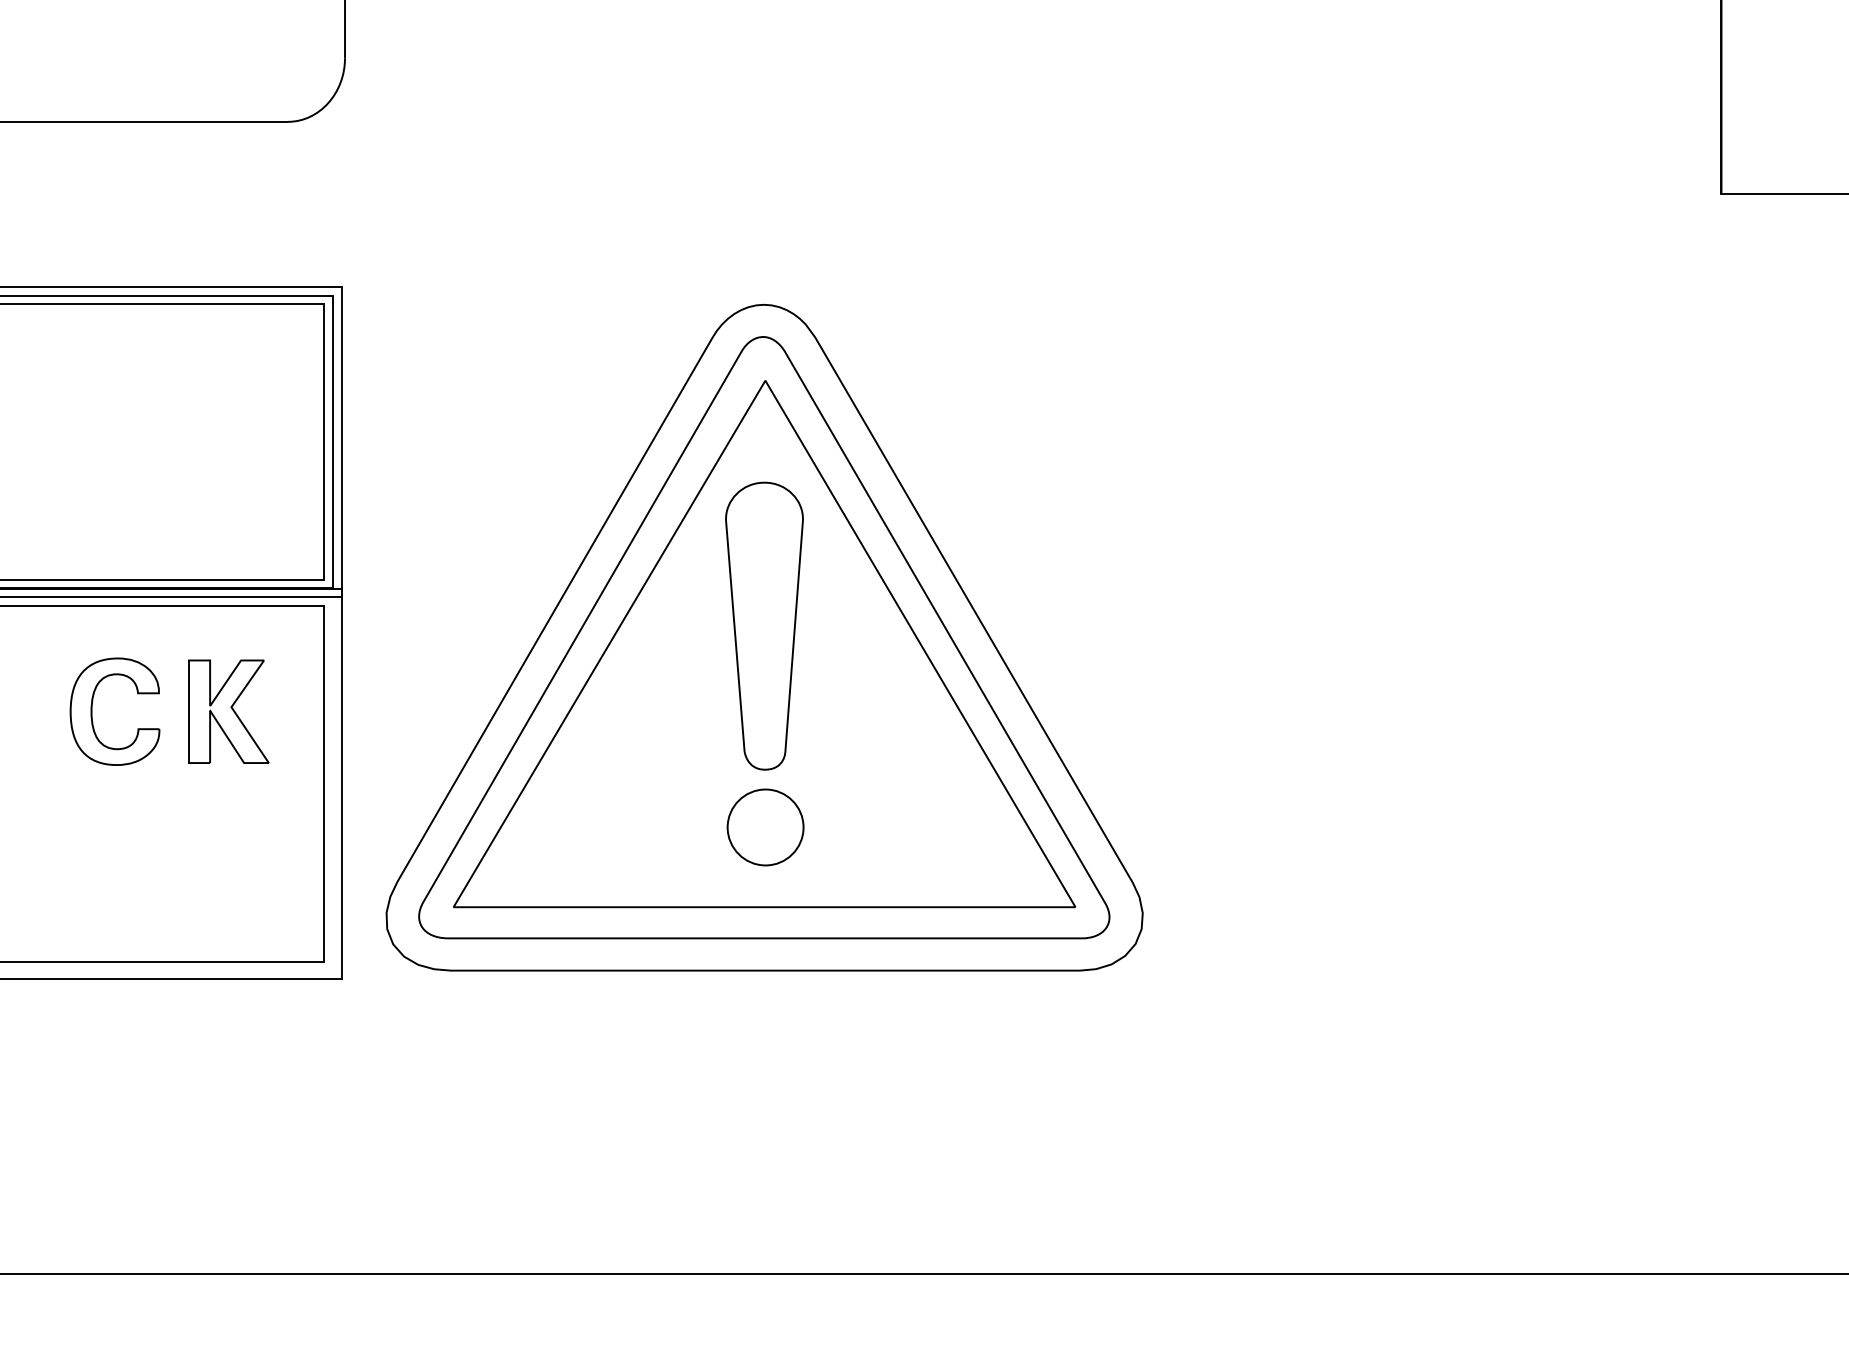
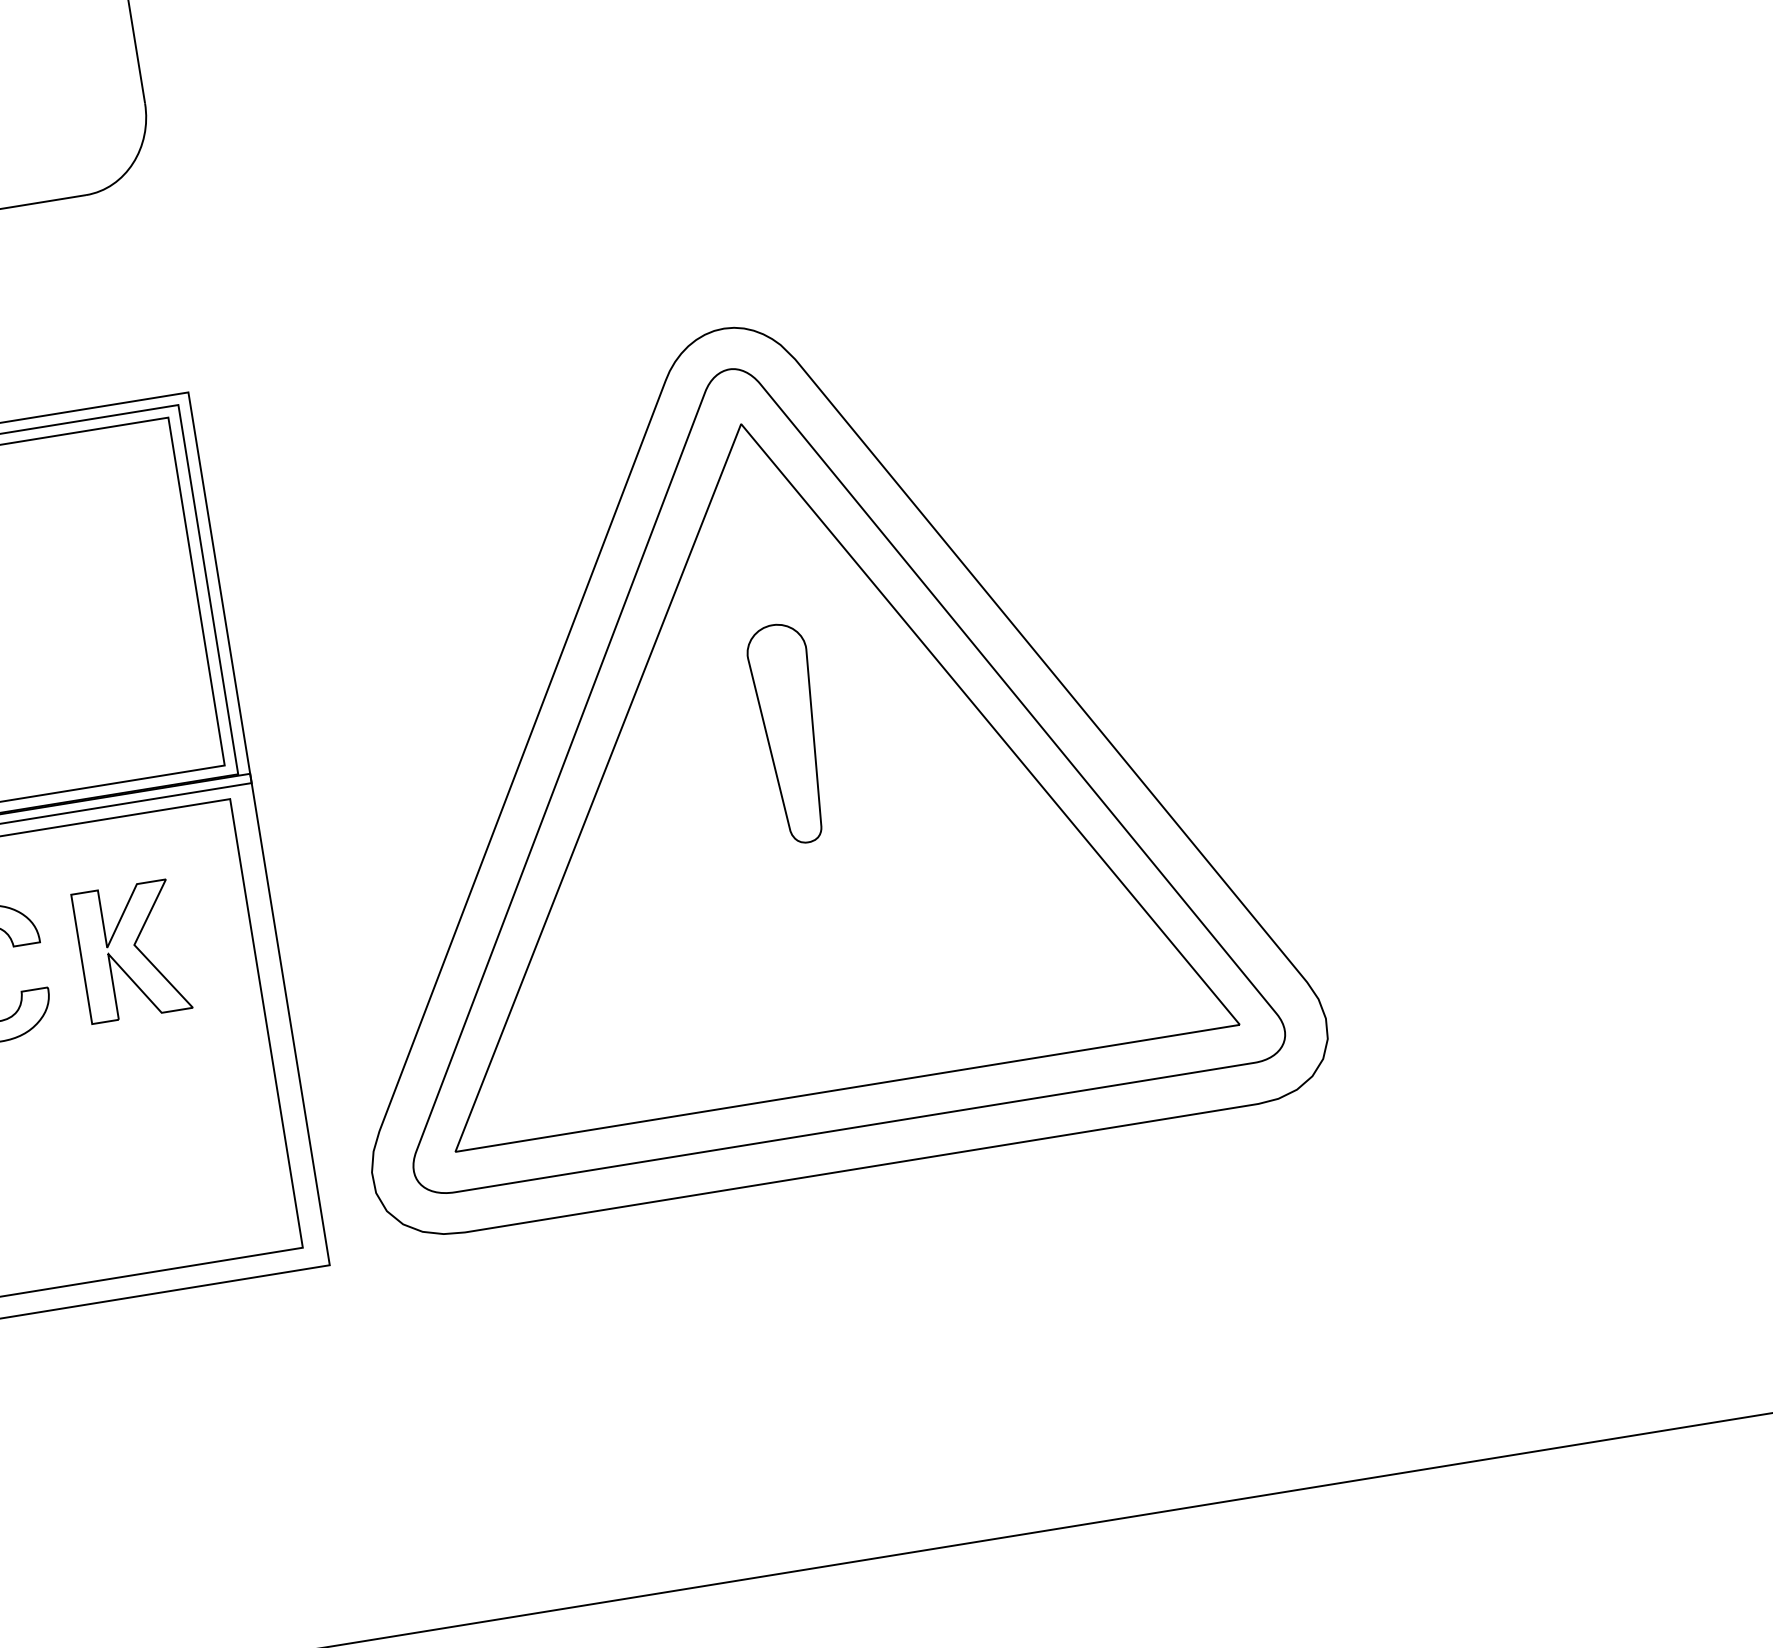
part: (764, 625) -> (790, 733), size x0.6
part: (765, 827) -> (832, 987), removed

